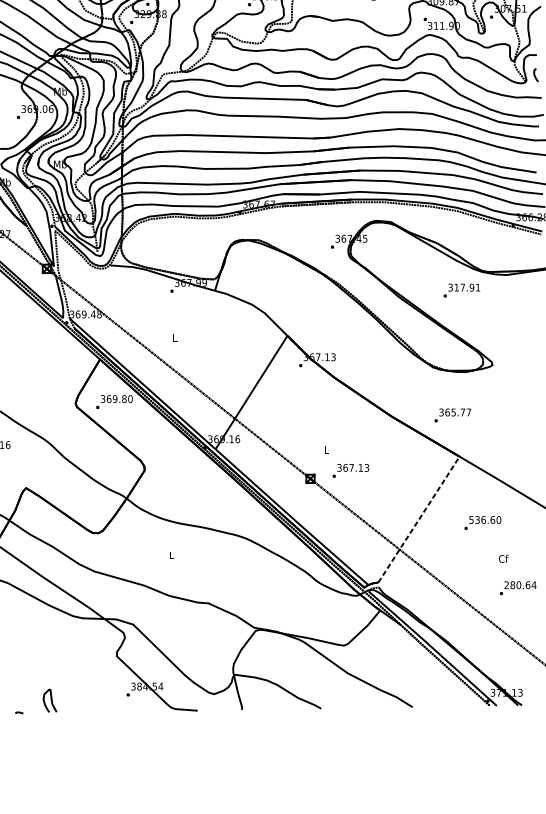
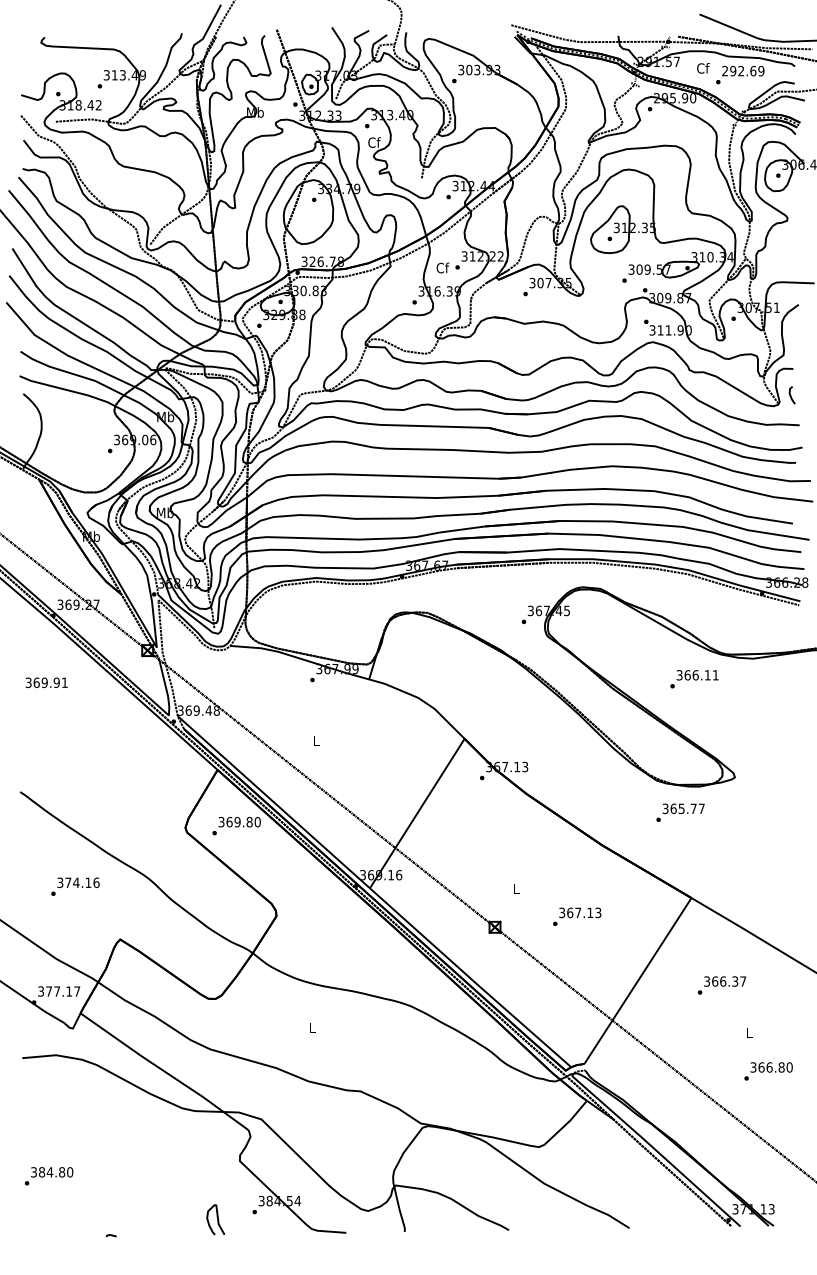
text: (464, 287) -> (697, 675), 317.91 -> 366.11
text: (452, 415) -> (680, 812), moved
text: (351, 470) -> (577, 916), moved
line: (418, 519) -> (637, 980), dashed -> solid
text: (485, 519) -> (725, 981), 536.60 -> 366.37
text: (503, 558) -> (749, 1032), Cf -> L
text: (520, 585) -> (771, 1067), 280.64 -> 366.80
curve: (51, 700) -> (217, 1219), moved

